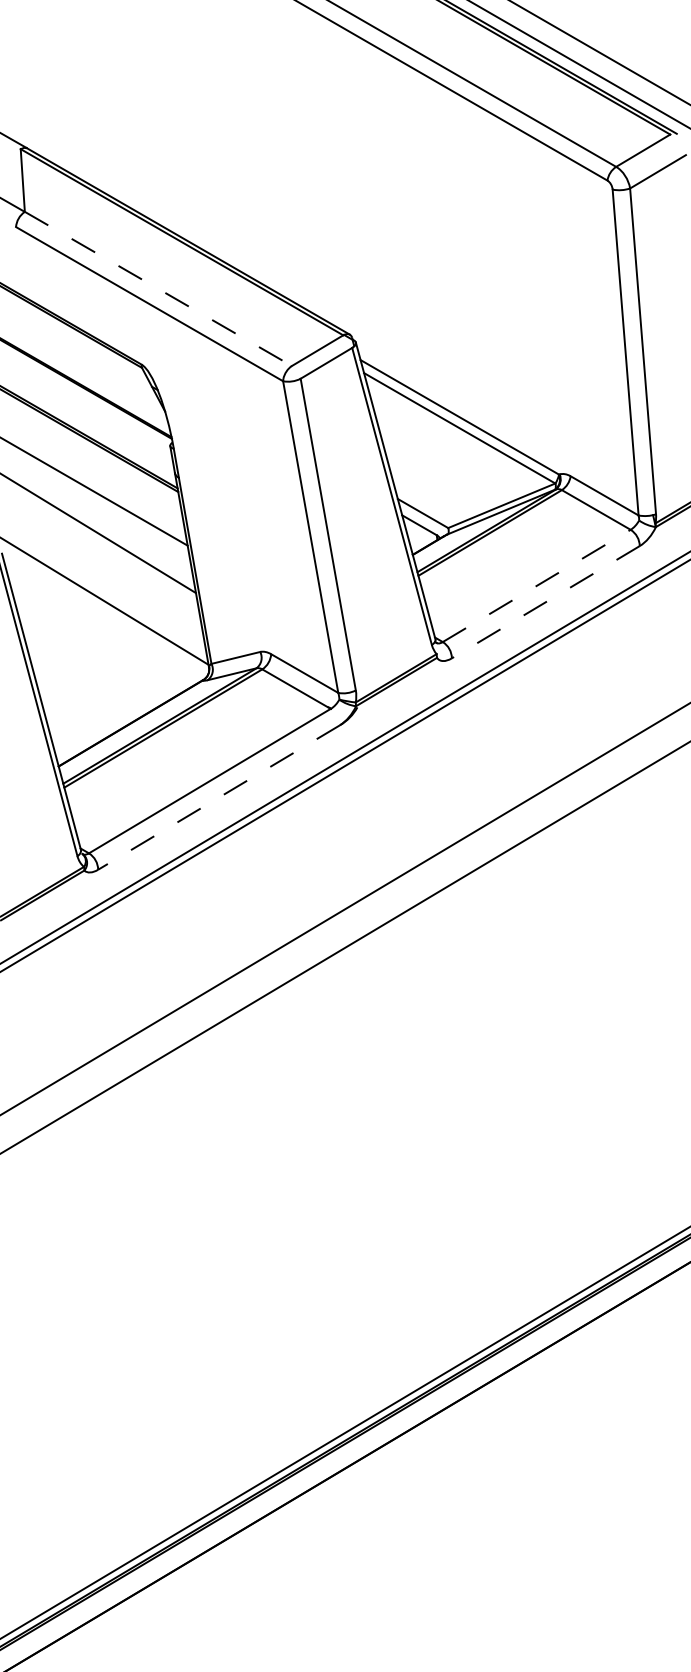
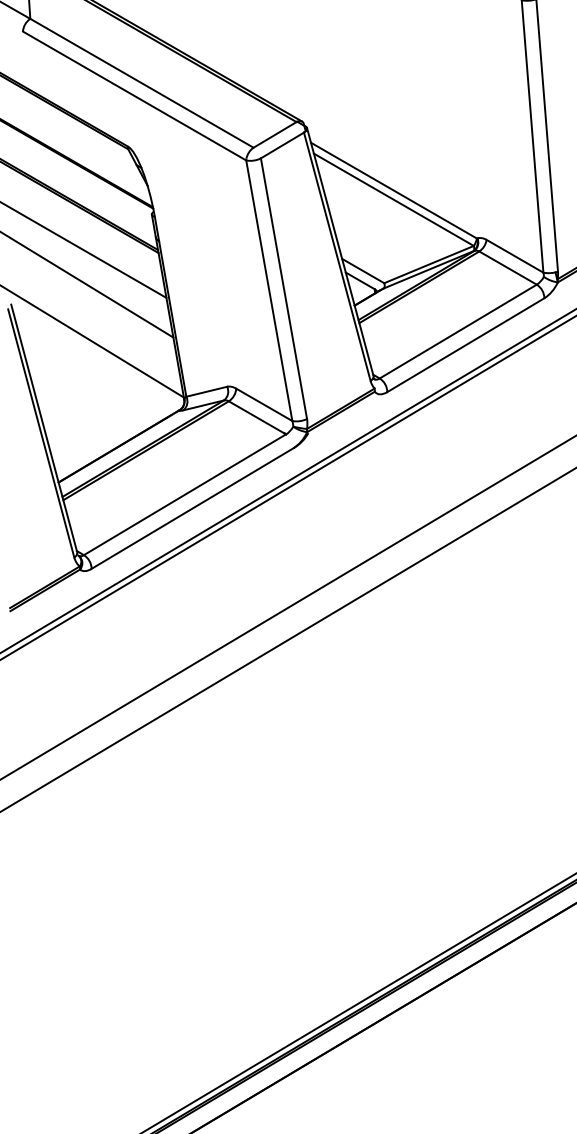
line: (158, 289) -> (142, 83), dashed -> solid
line: (537, 585) -> (458, 331), dashed -> solid
line: (545, 602) -> (465, 345), dashed -> solid
line: (219, 797) -> (193, 508), dashed -> solid

